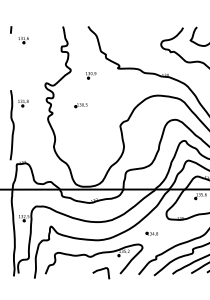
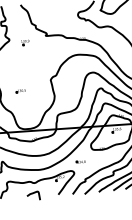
part: (80, 105) -> (20, 91), moved
curve: (101, 270) -> (33, 193), moved

